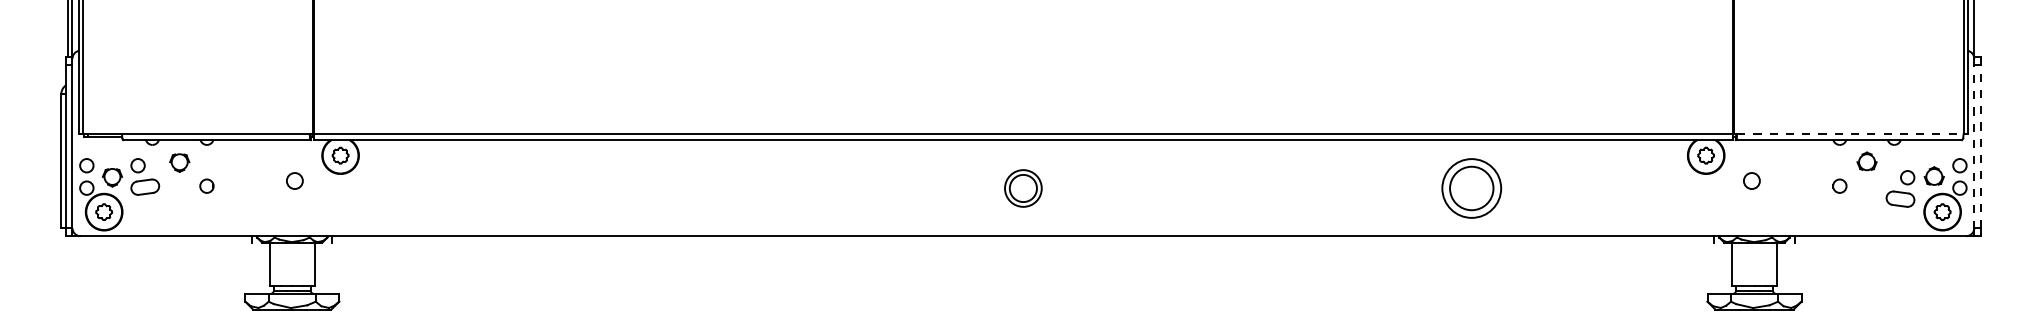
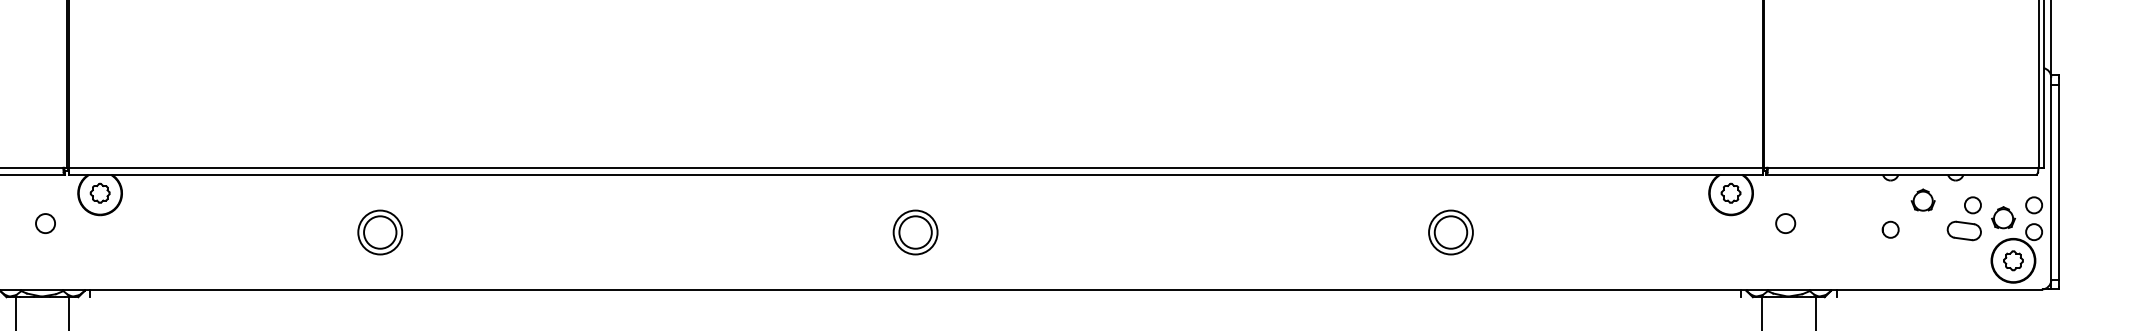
line: (1850, 134) -> (1903, 168), dashed -> solid
line: (1974, 143) -> (2051, 178), dashed -> solid
line: (1980, 146) -> (2058, 182), dashed -> solid
part: (574, 188) -> (379, 232), added
part: (1471, 188) -> (1450, 232), size x0.62
part: (1900, 188) -> (1964, 218), moved

